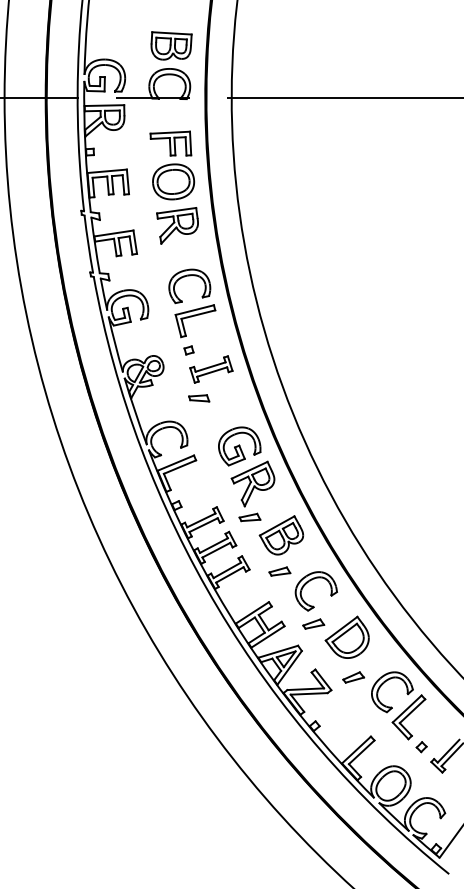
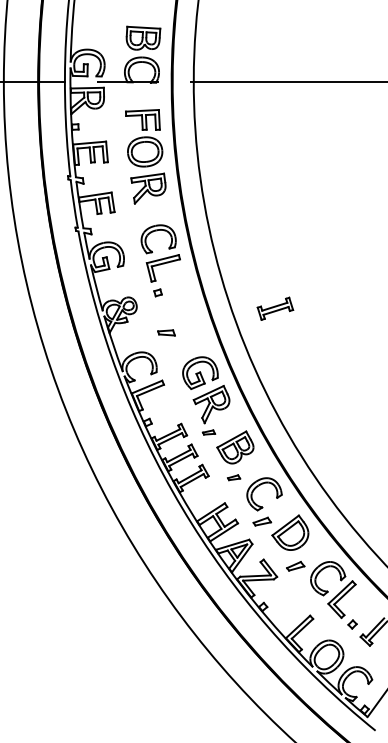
part: (211, 369) -> (275, 308), moved
part: (249, 517) -> (208, 432), size x0.7
part: (279, 571) -> (233, 477), size x0.7

